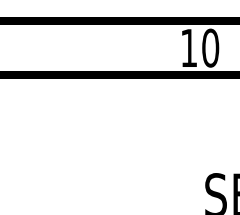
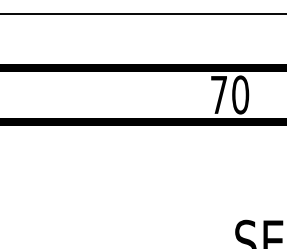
text: (188, 47) -> (218, 94), 10 -> 70

